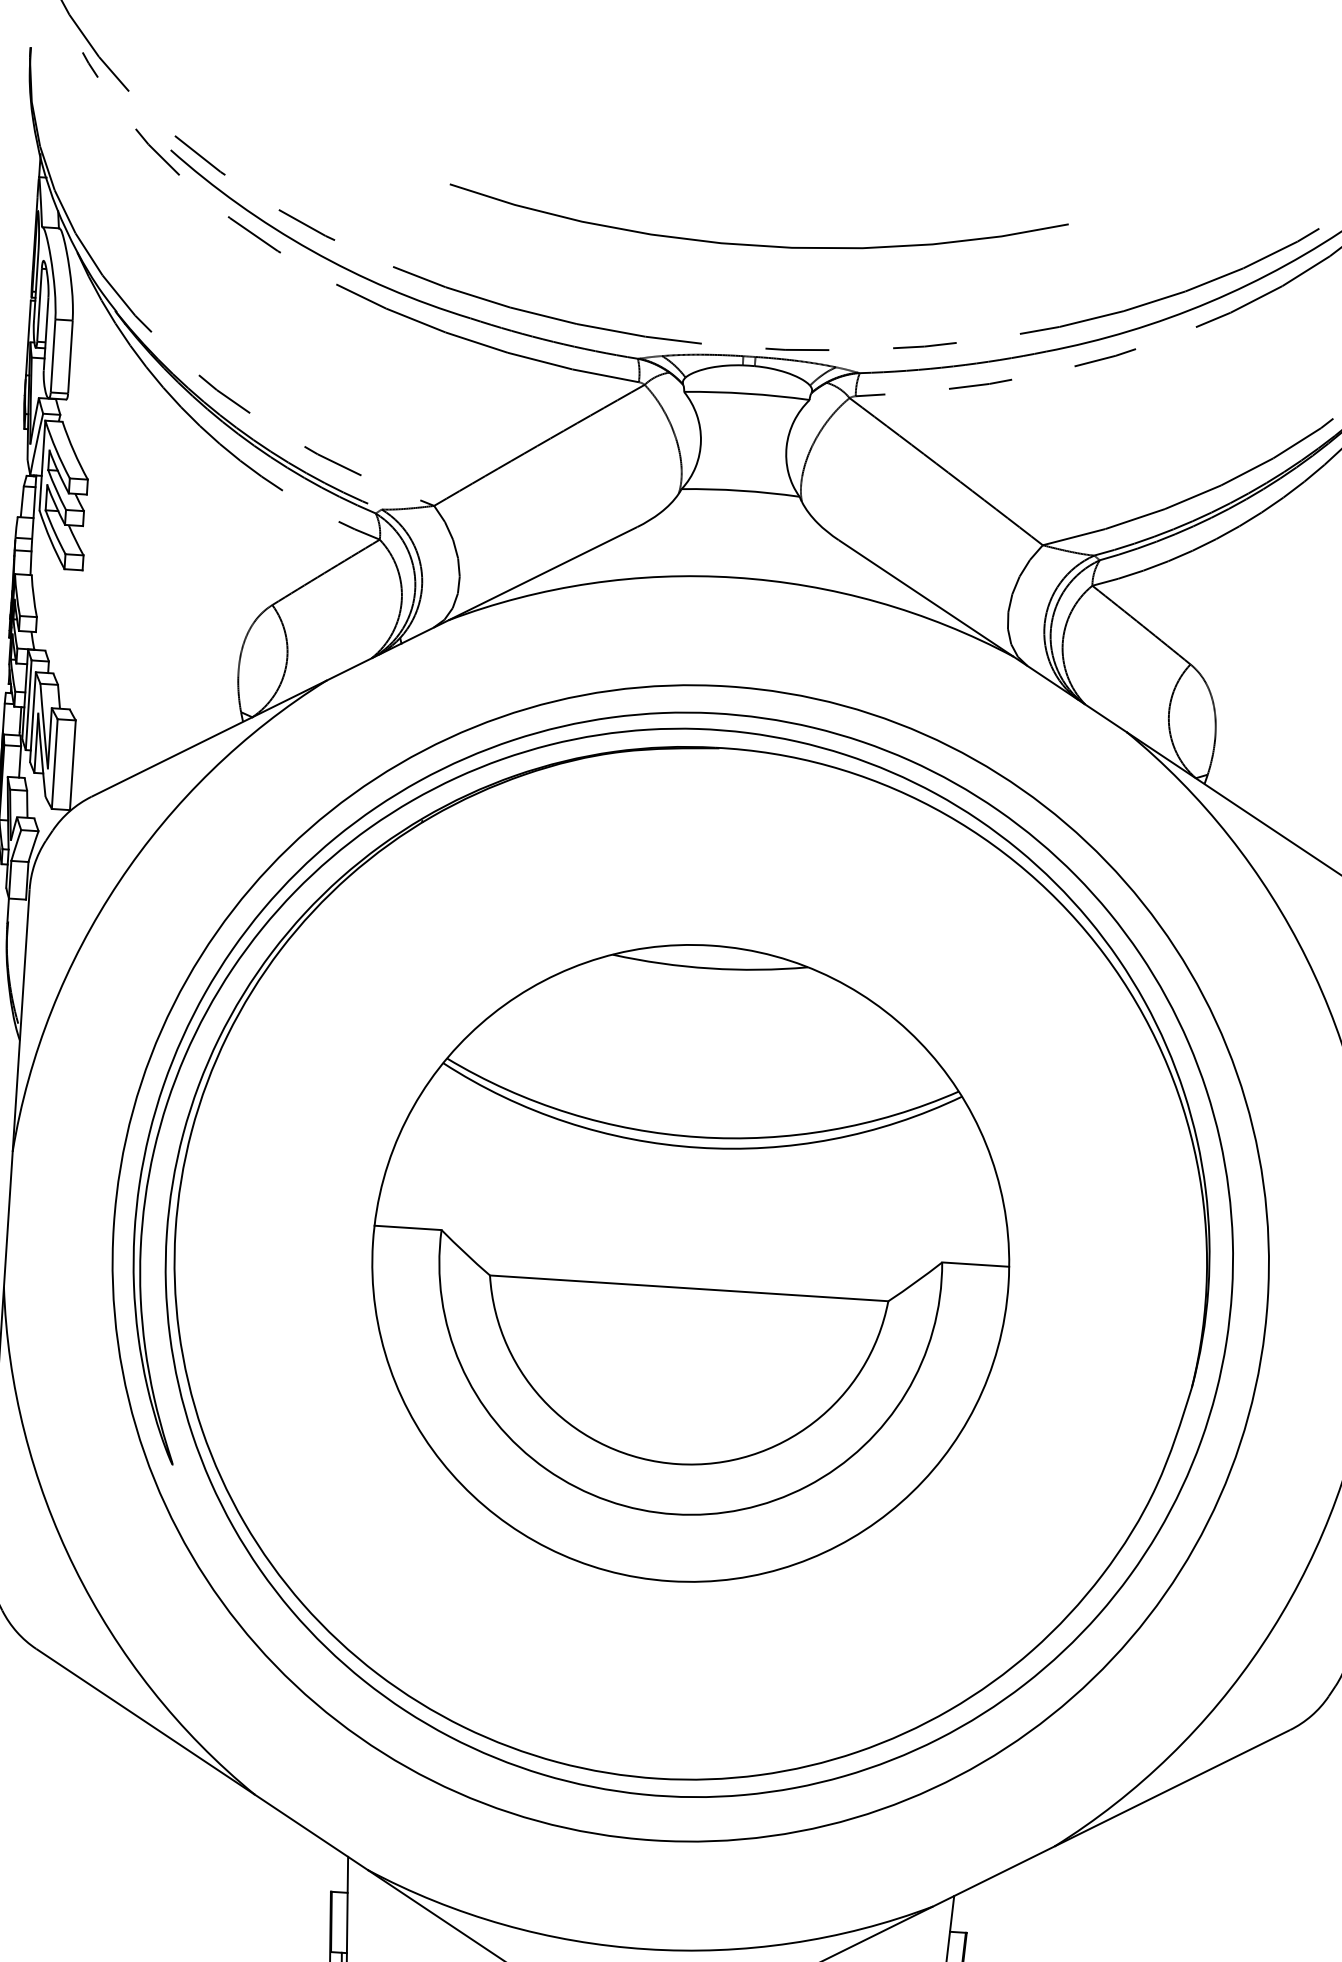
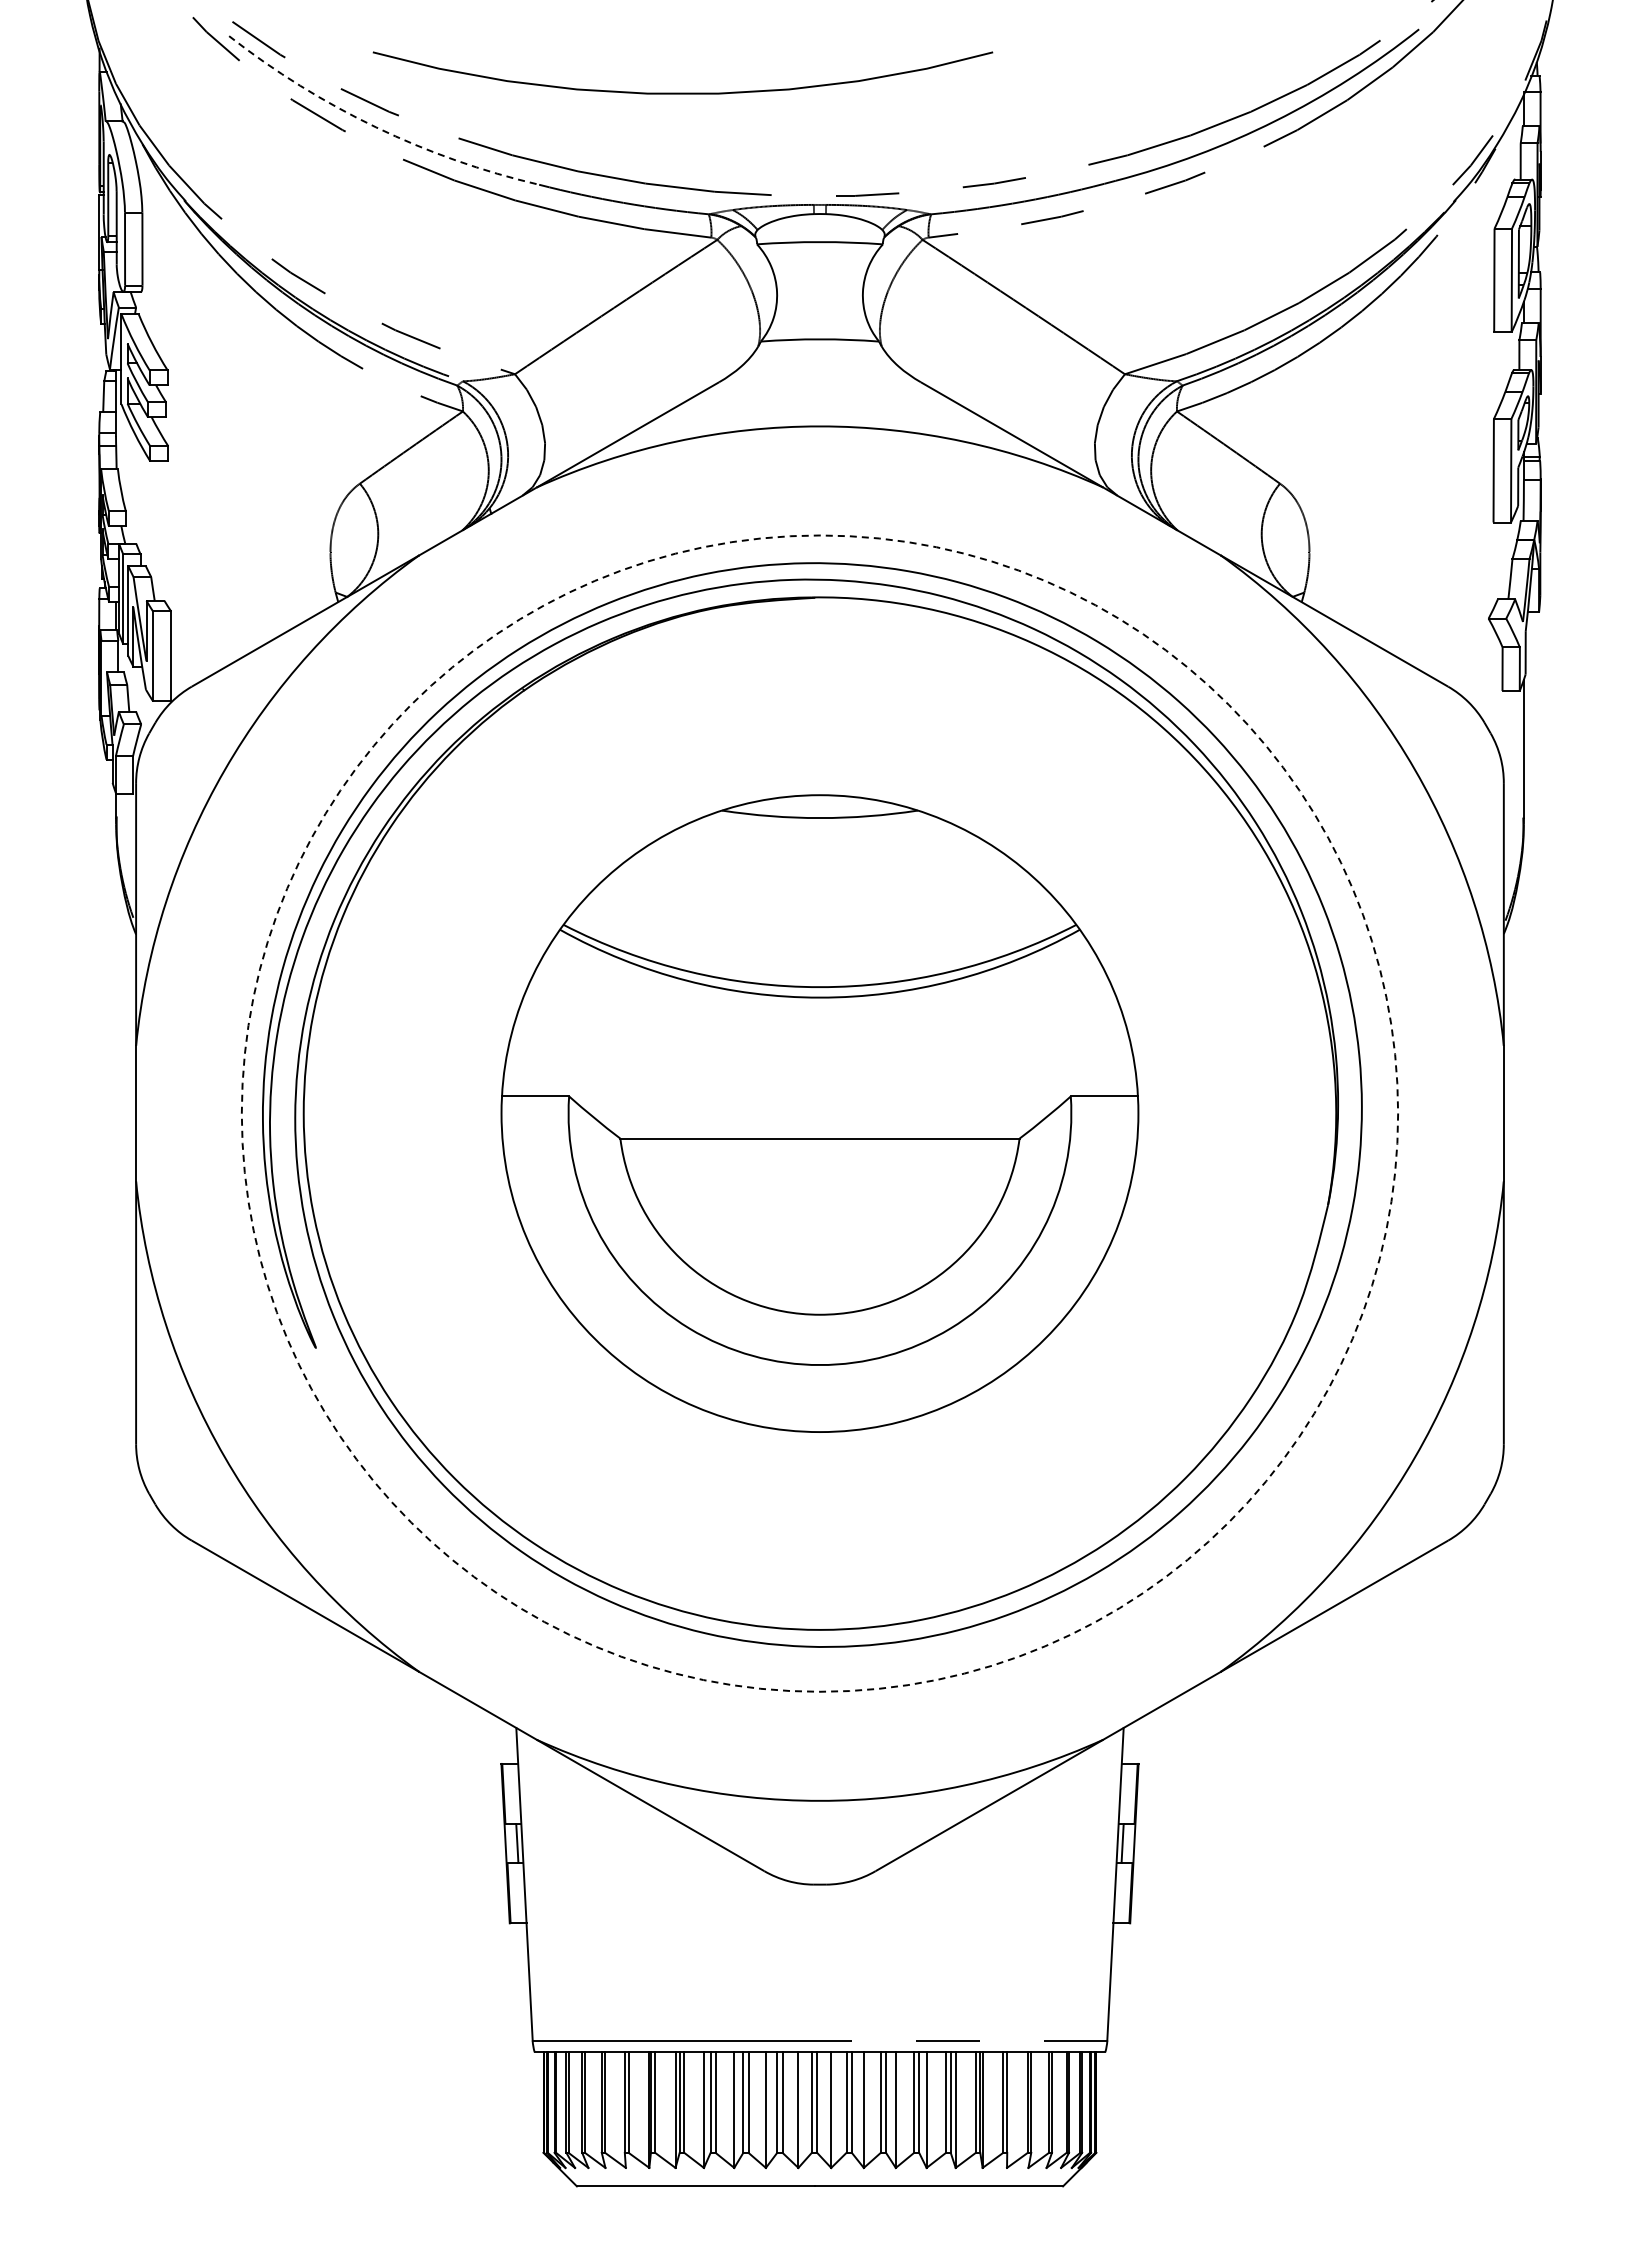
curve: (756, 244) -> (682, 92), moved
arc: (311, 250) -> (376, 127), solid -> dashed
circle: (690, 1263) -> (819, 1113), solid -> dashed

